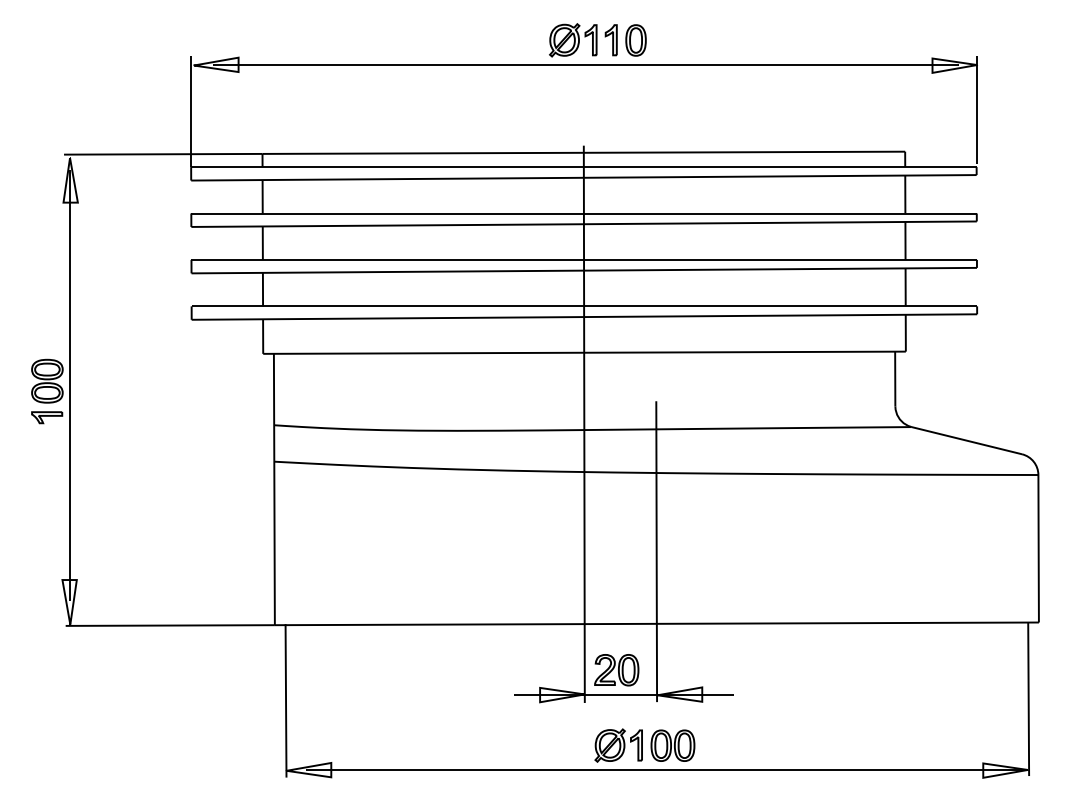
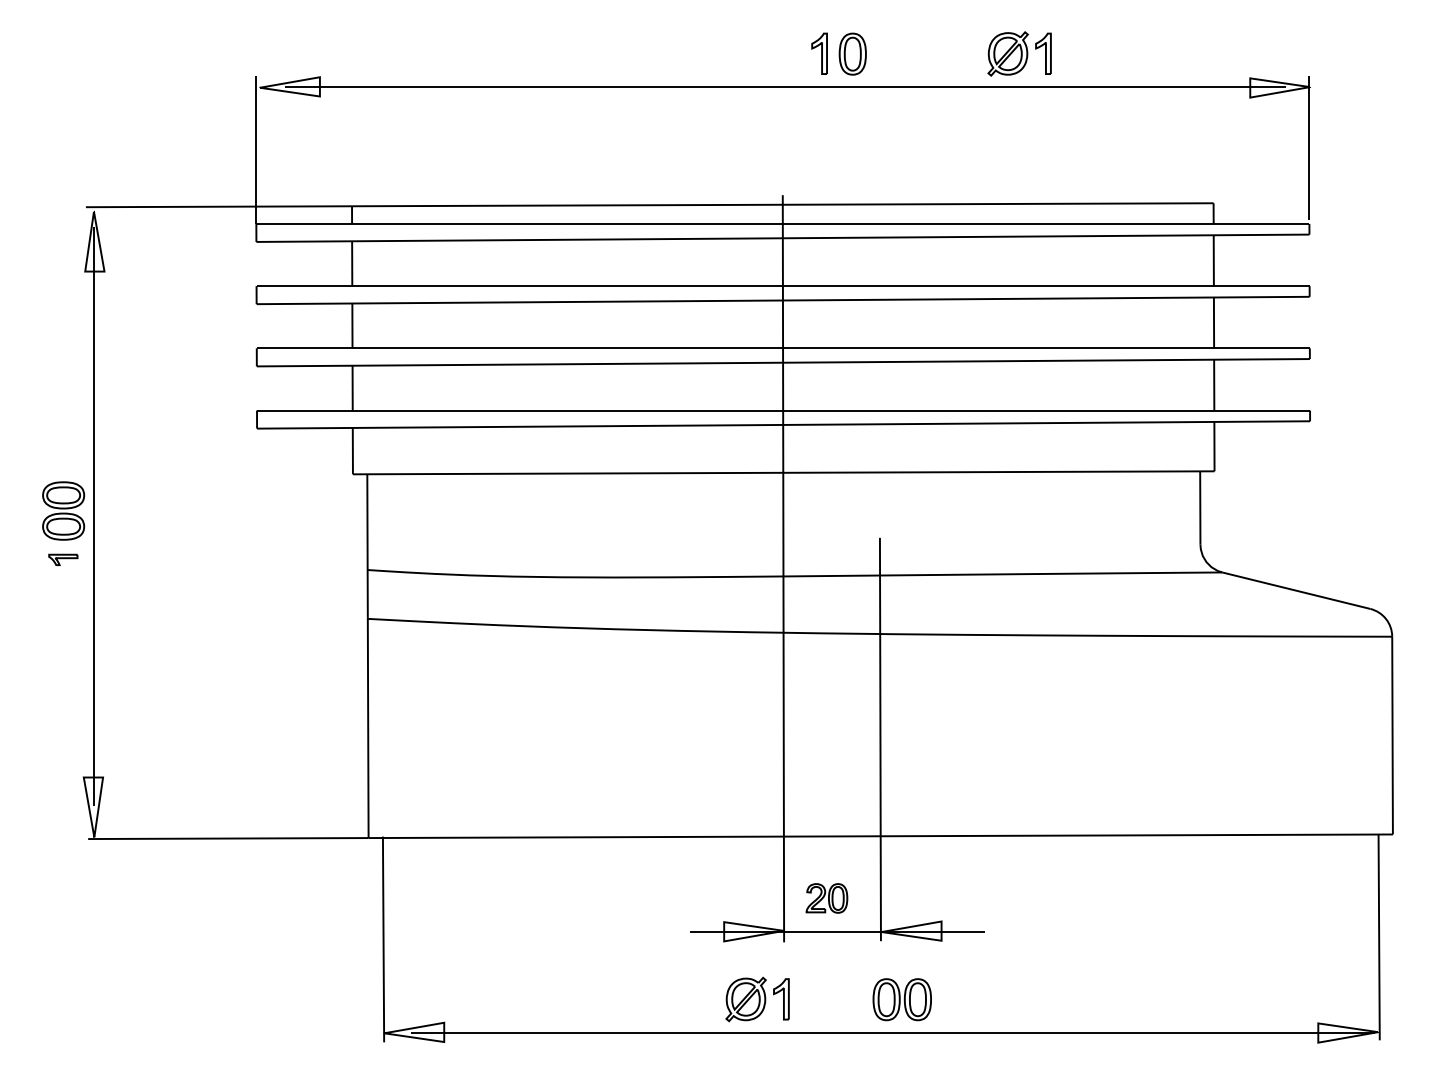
part: (573, 39) -> (1019, 53), moved
part: (47, 417) -> (63, 559), size x0.7
part: (616, 670) -> (826, 898), size x0.7
part: (618, 745) -> (757, 999), moved

